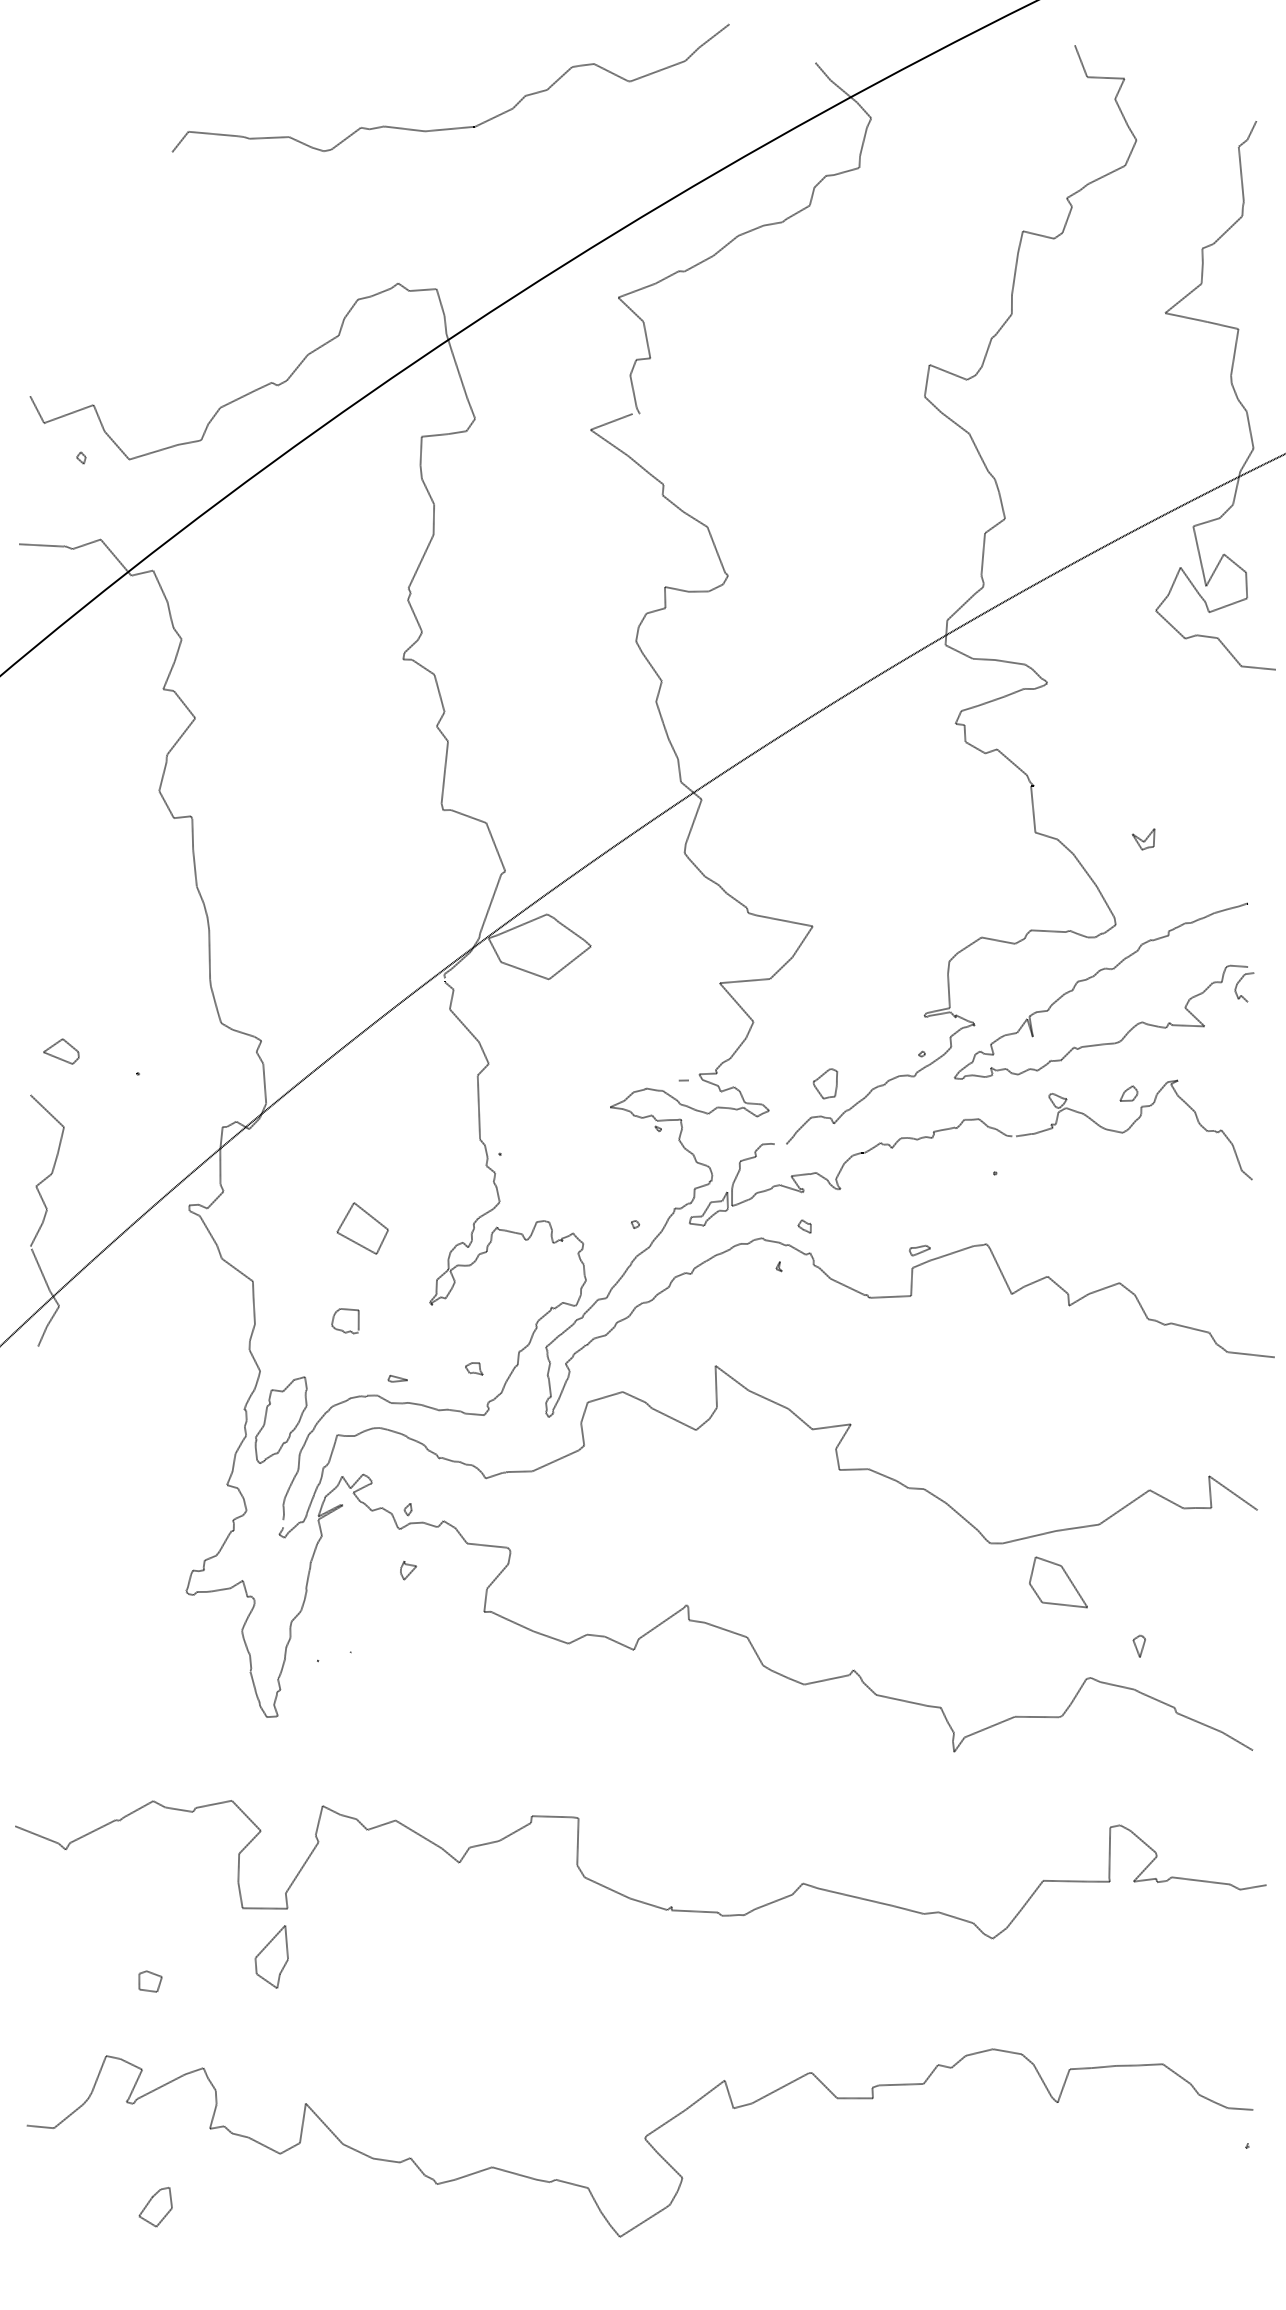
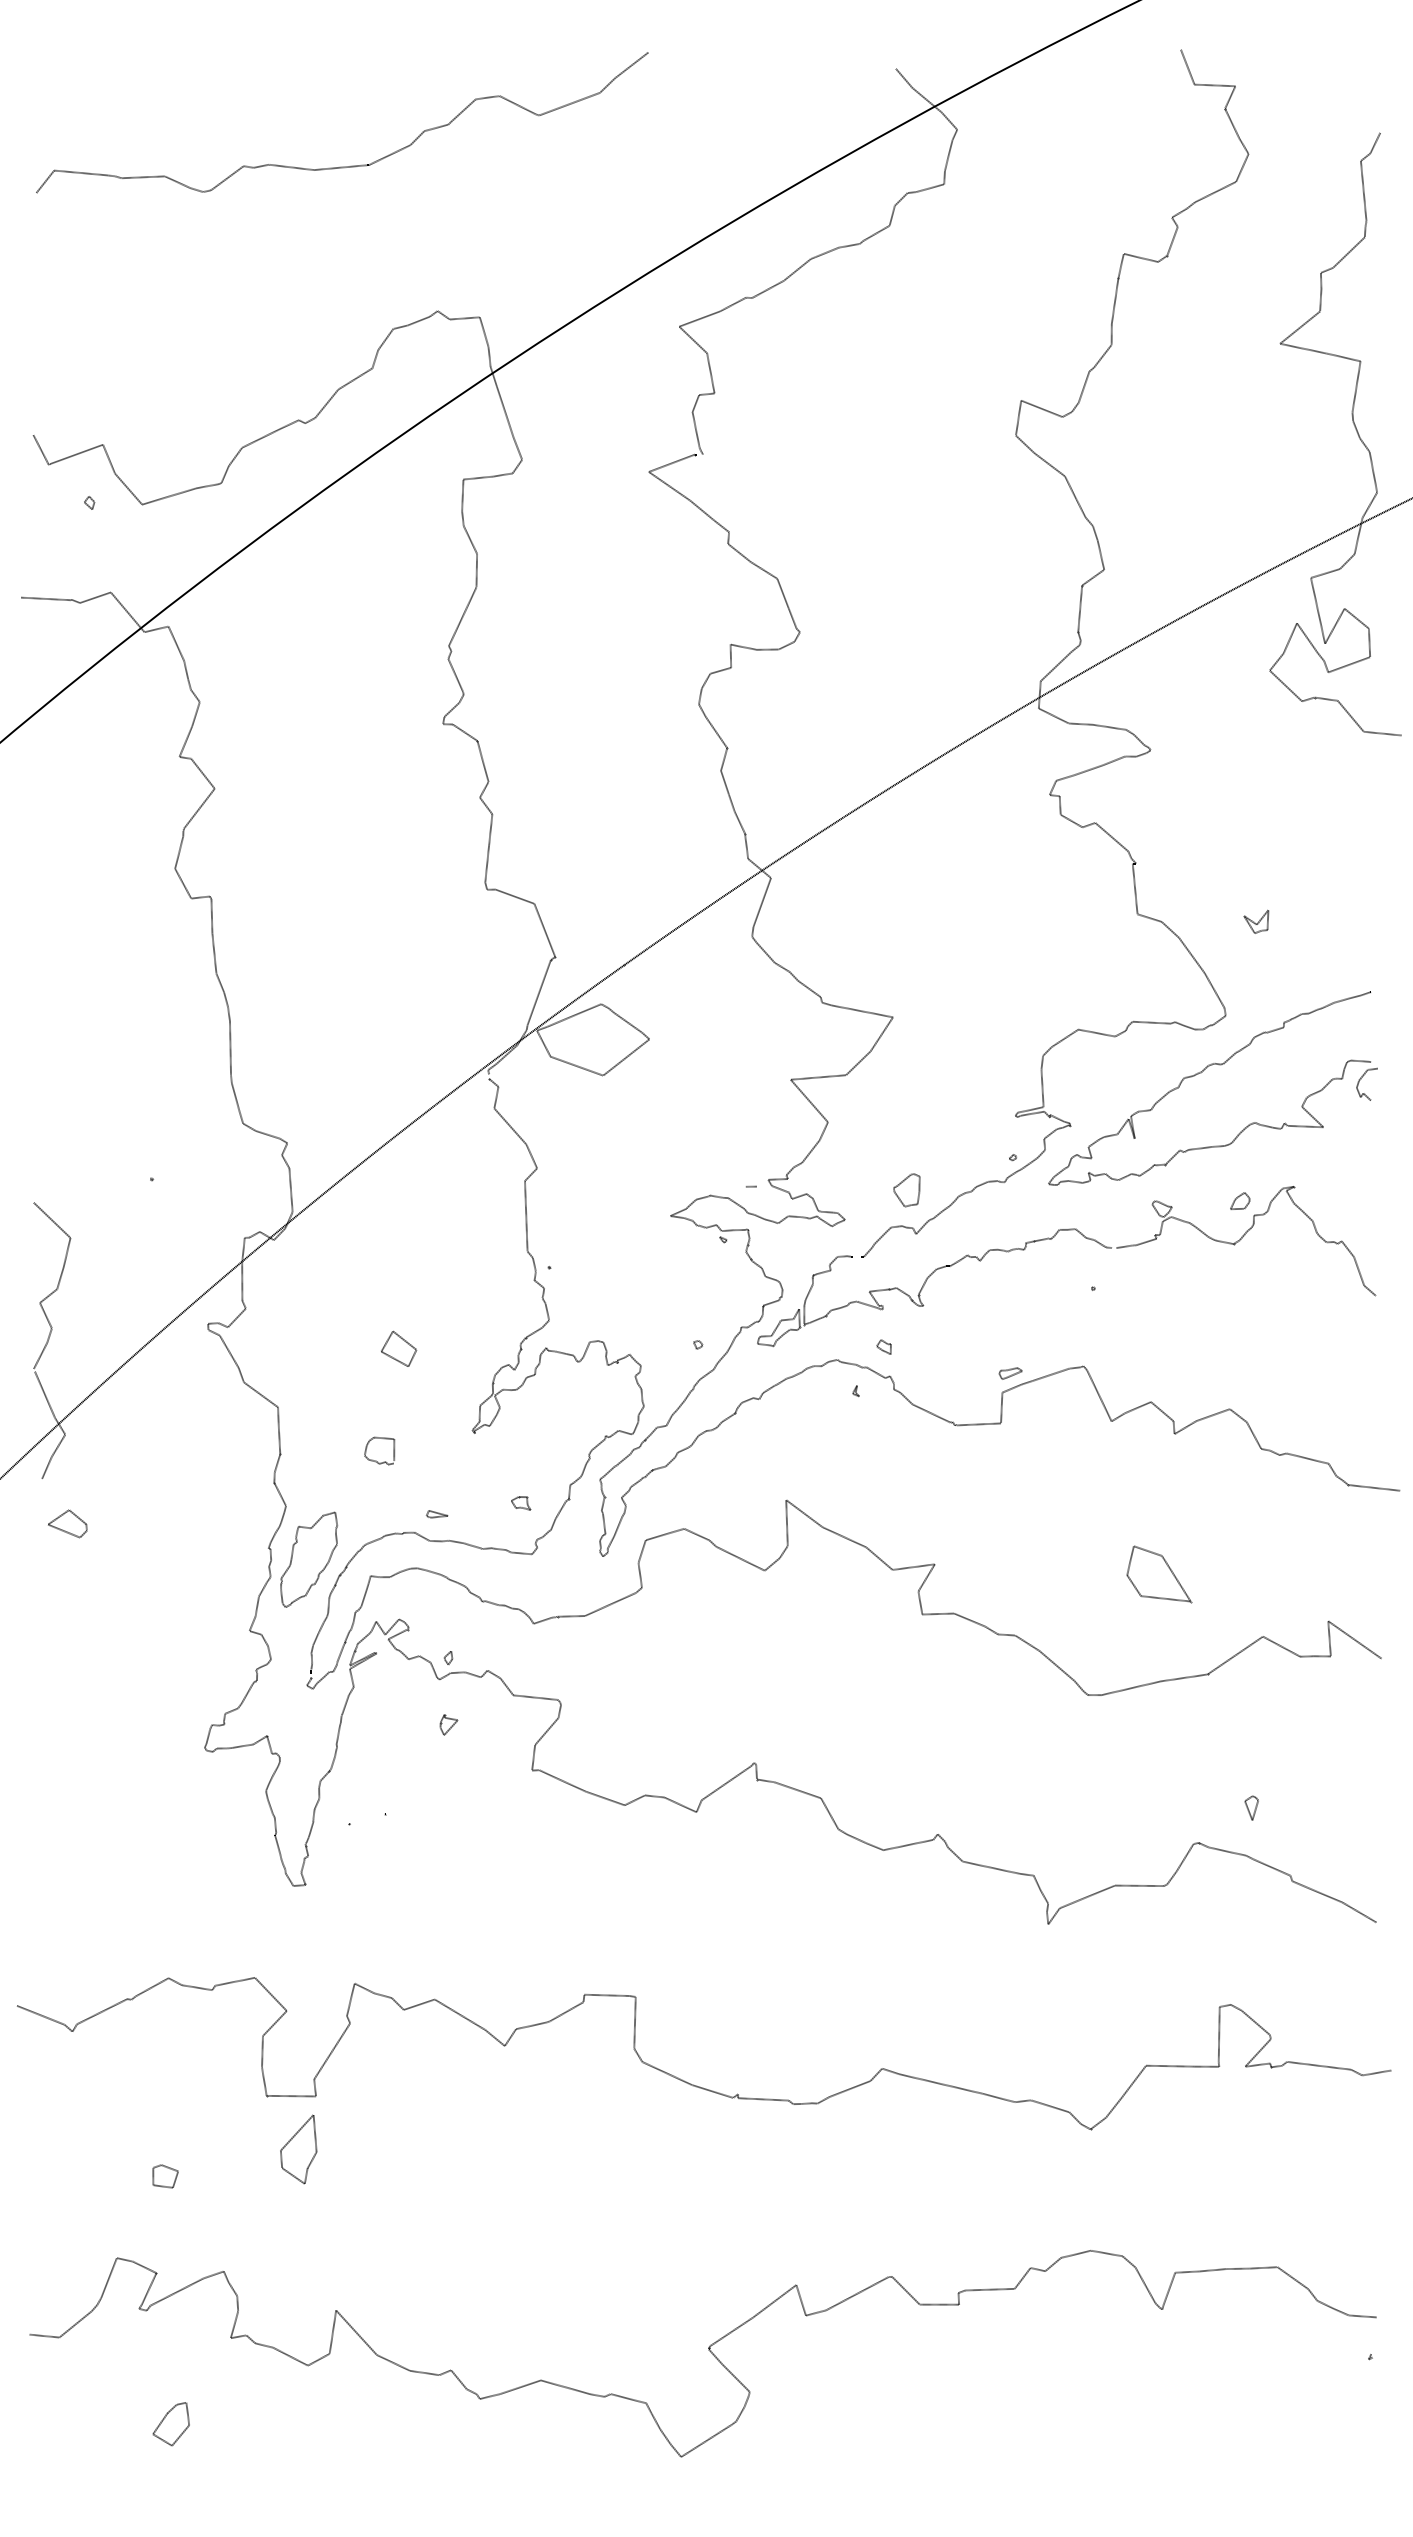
curve: (459, 127) -> (351, 165), moved
part: (61, 1051) -> (67, 1523), moved
part: (363, 1227) -> (399, 1348), size x0.62
part: (1059, 1582) -> (1159, 1574), moved

